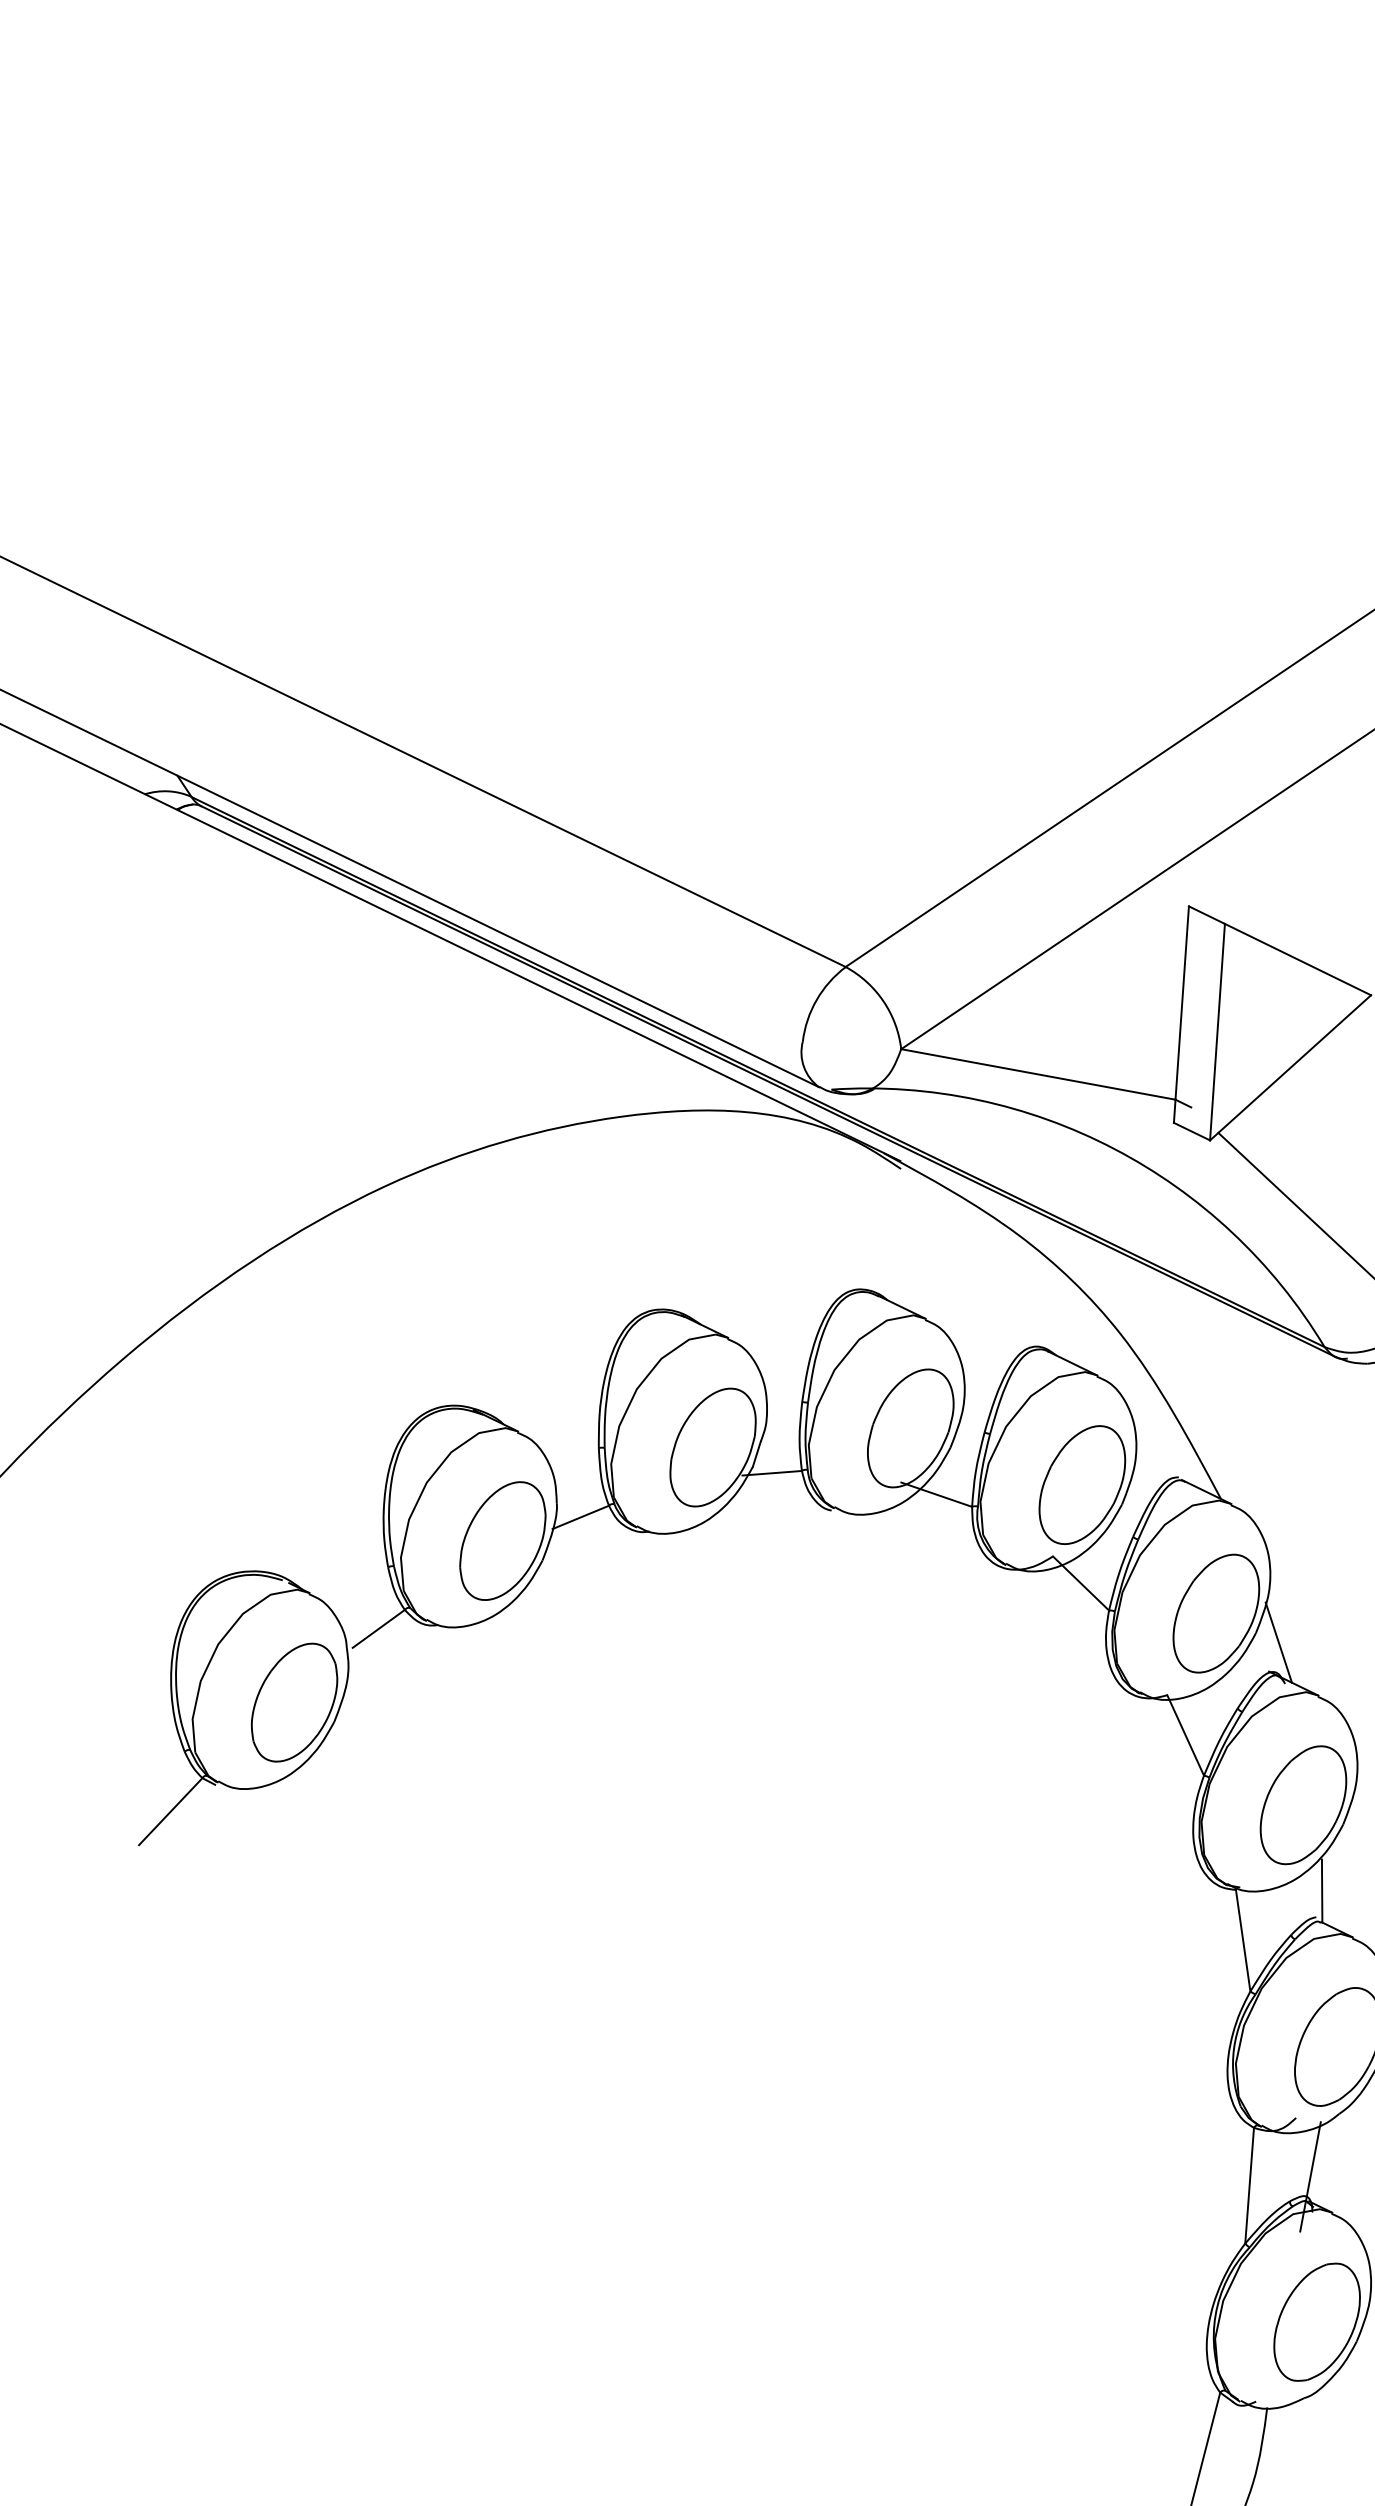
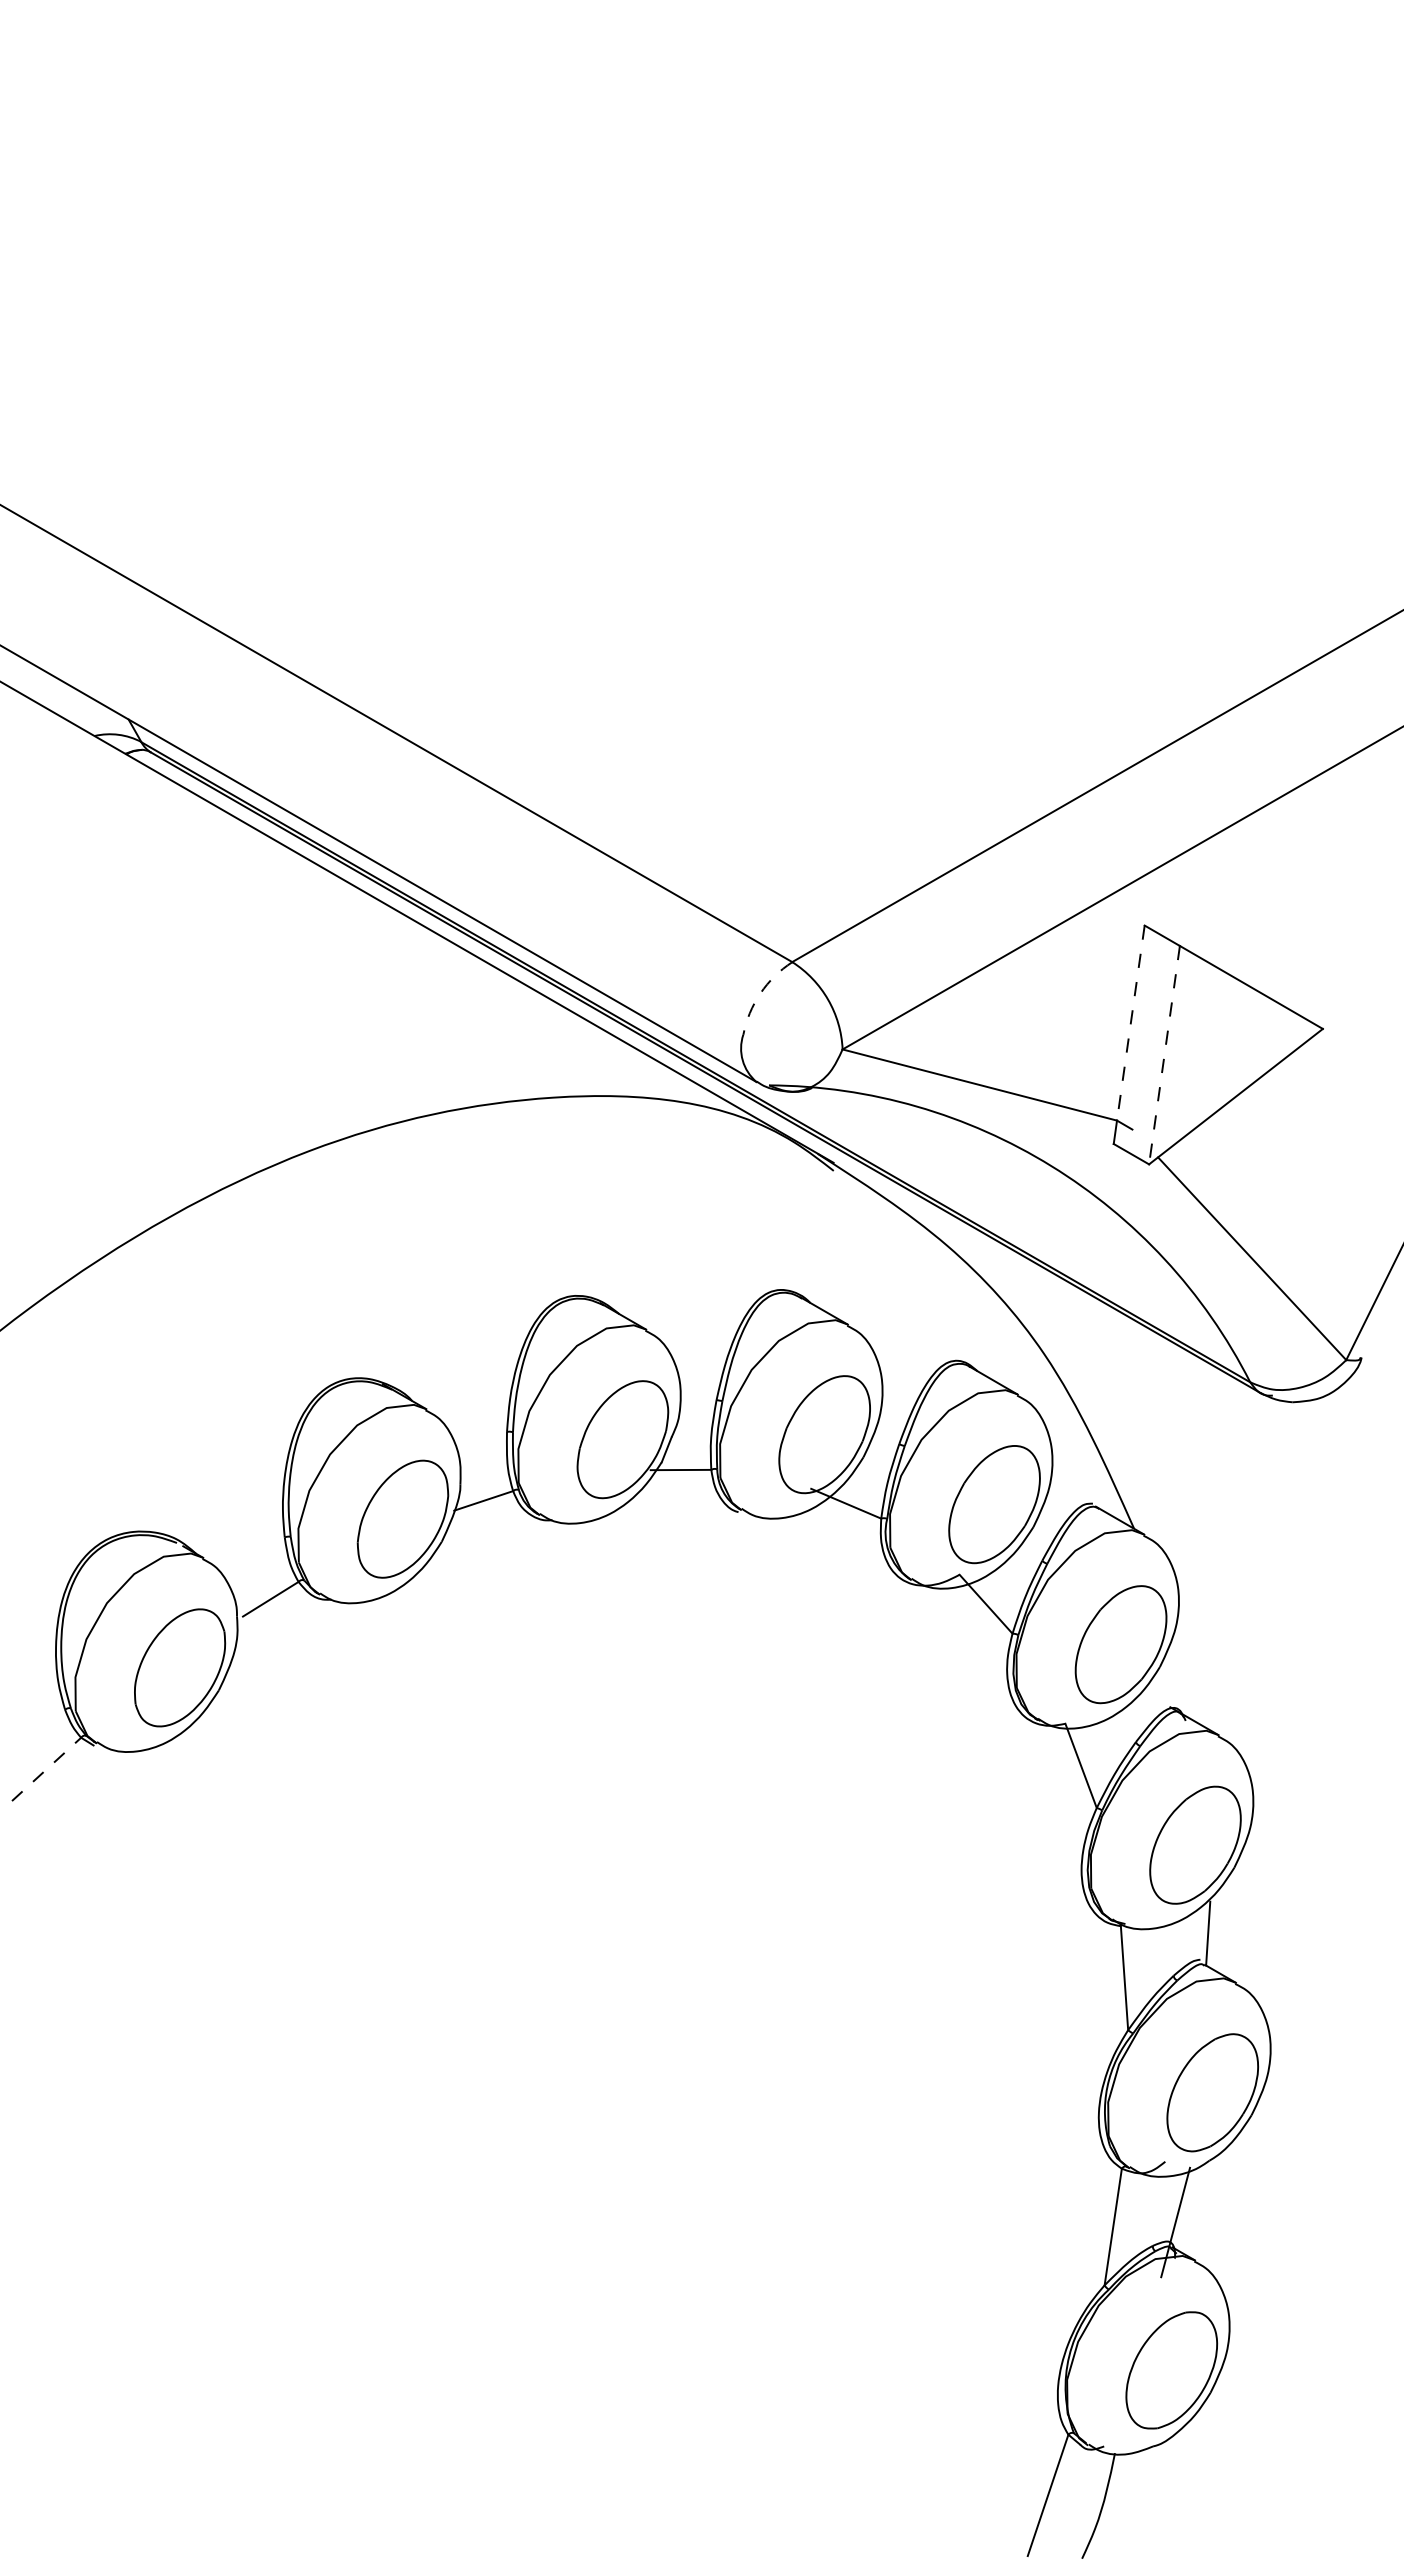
arc: (816, 1000) -> (760, 993), solid -> dashed
line: (1181, 1003) -> (1130, 1023), solid -> dashed
line: (1217, 1032) -> (1164, 1055), solid -> dashed
line: (1278, 1642) -> (1181, 1678), removed
line: (170, 1811) -> (46, 1769), solid -> dashed

